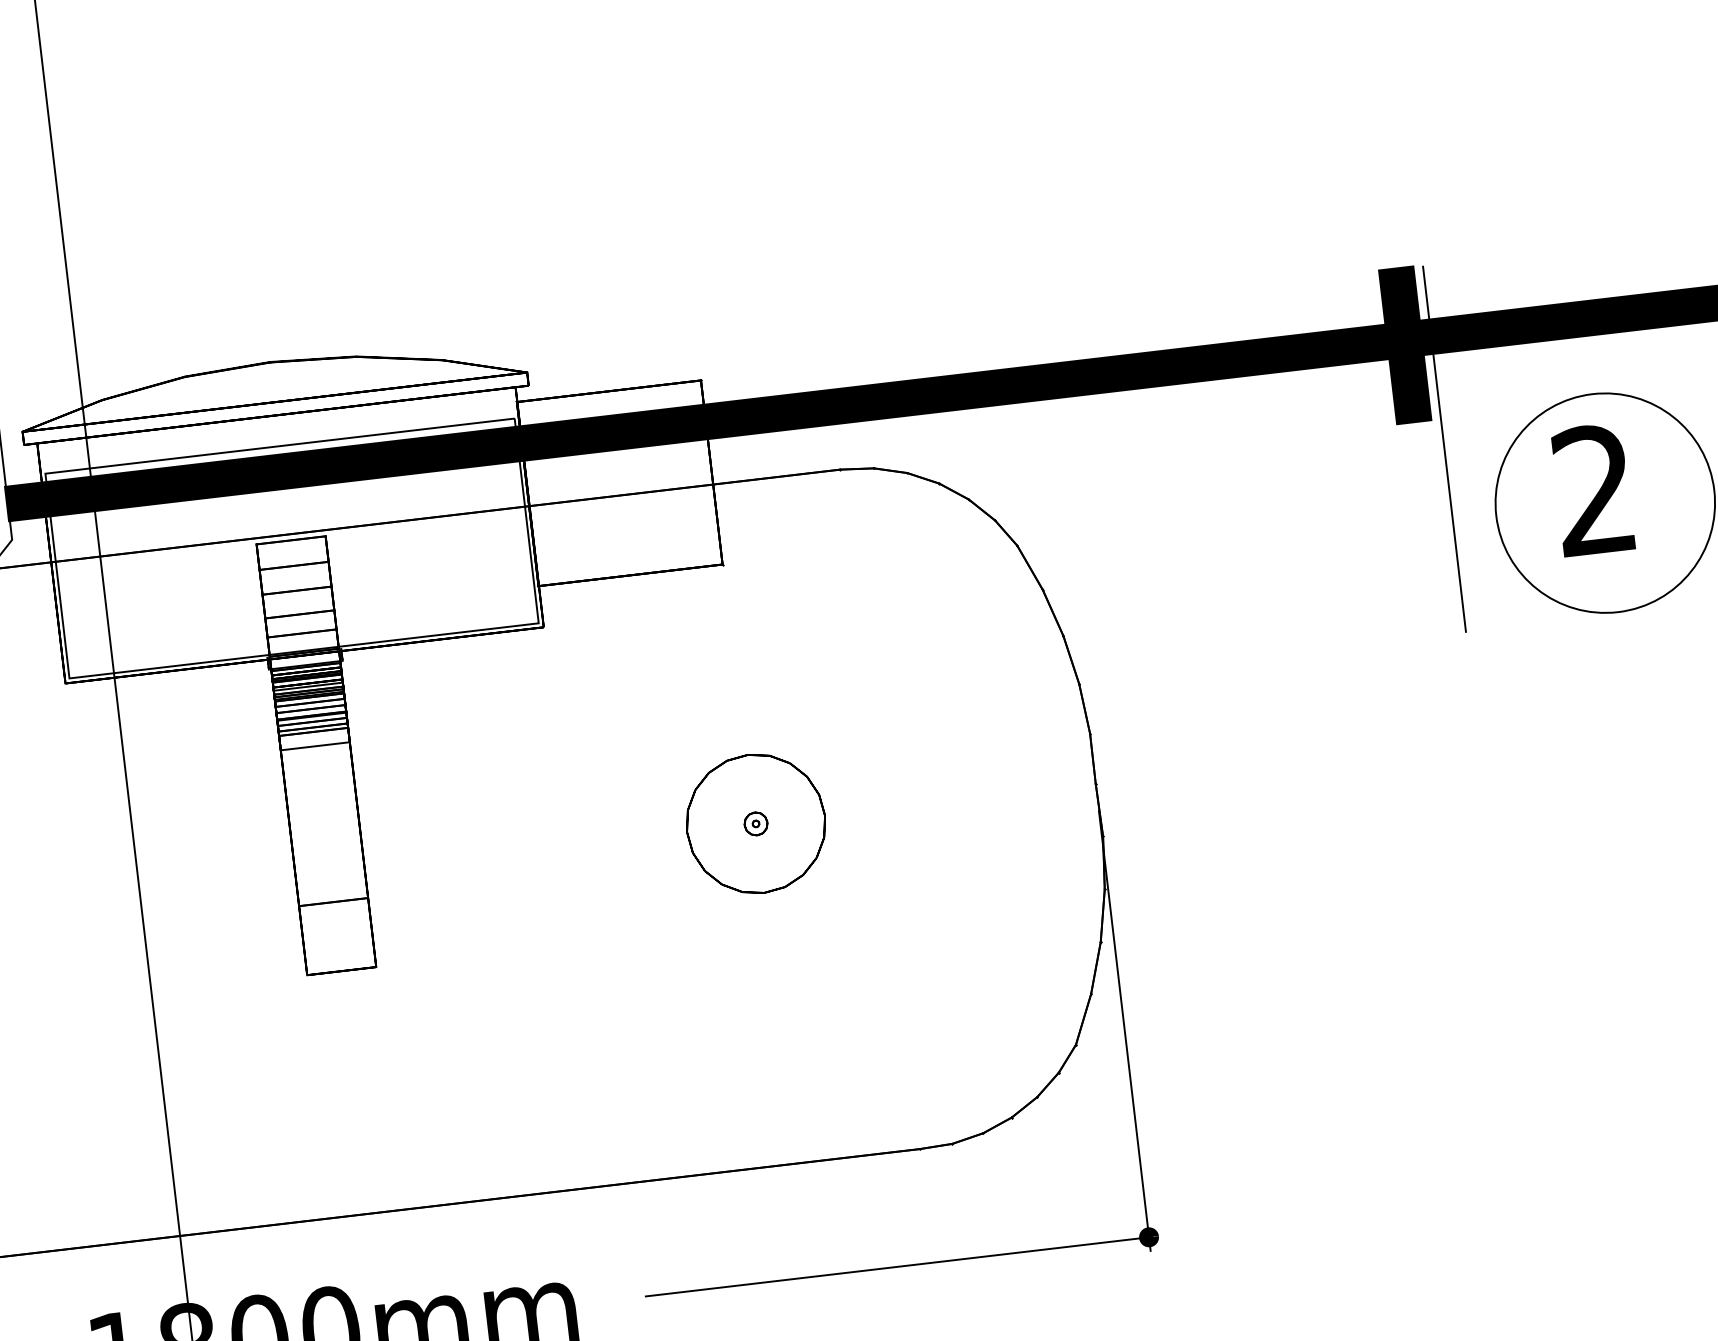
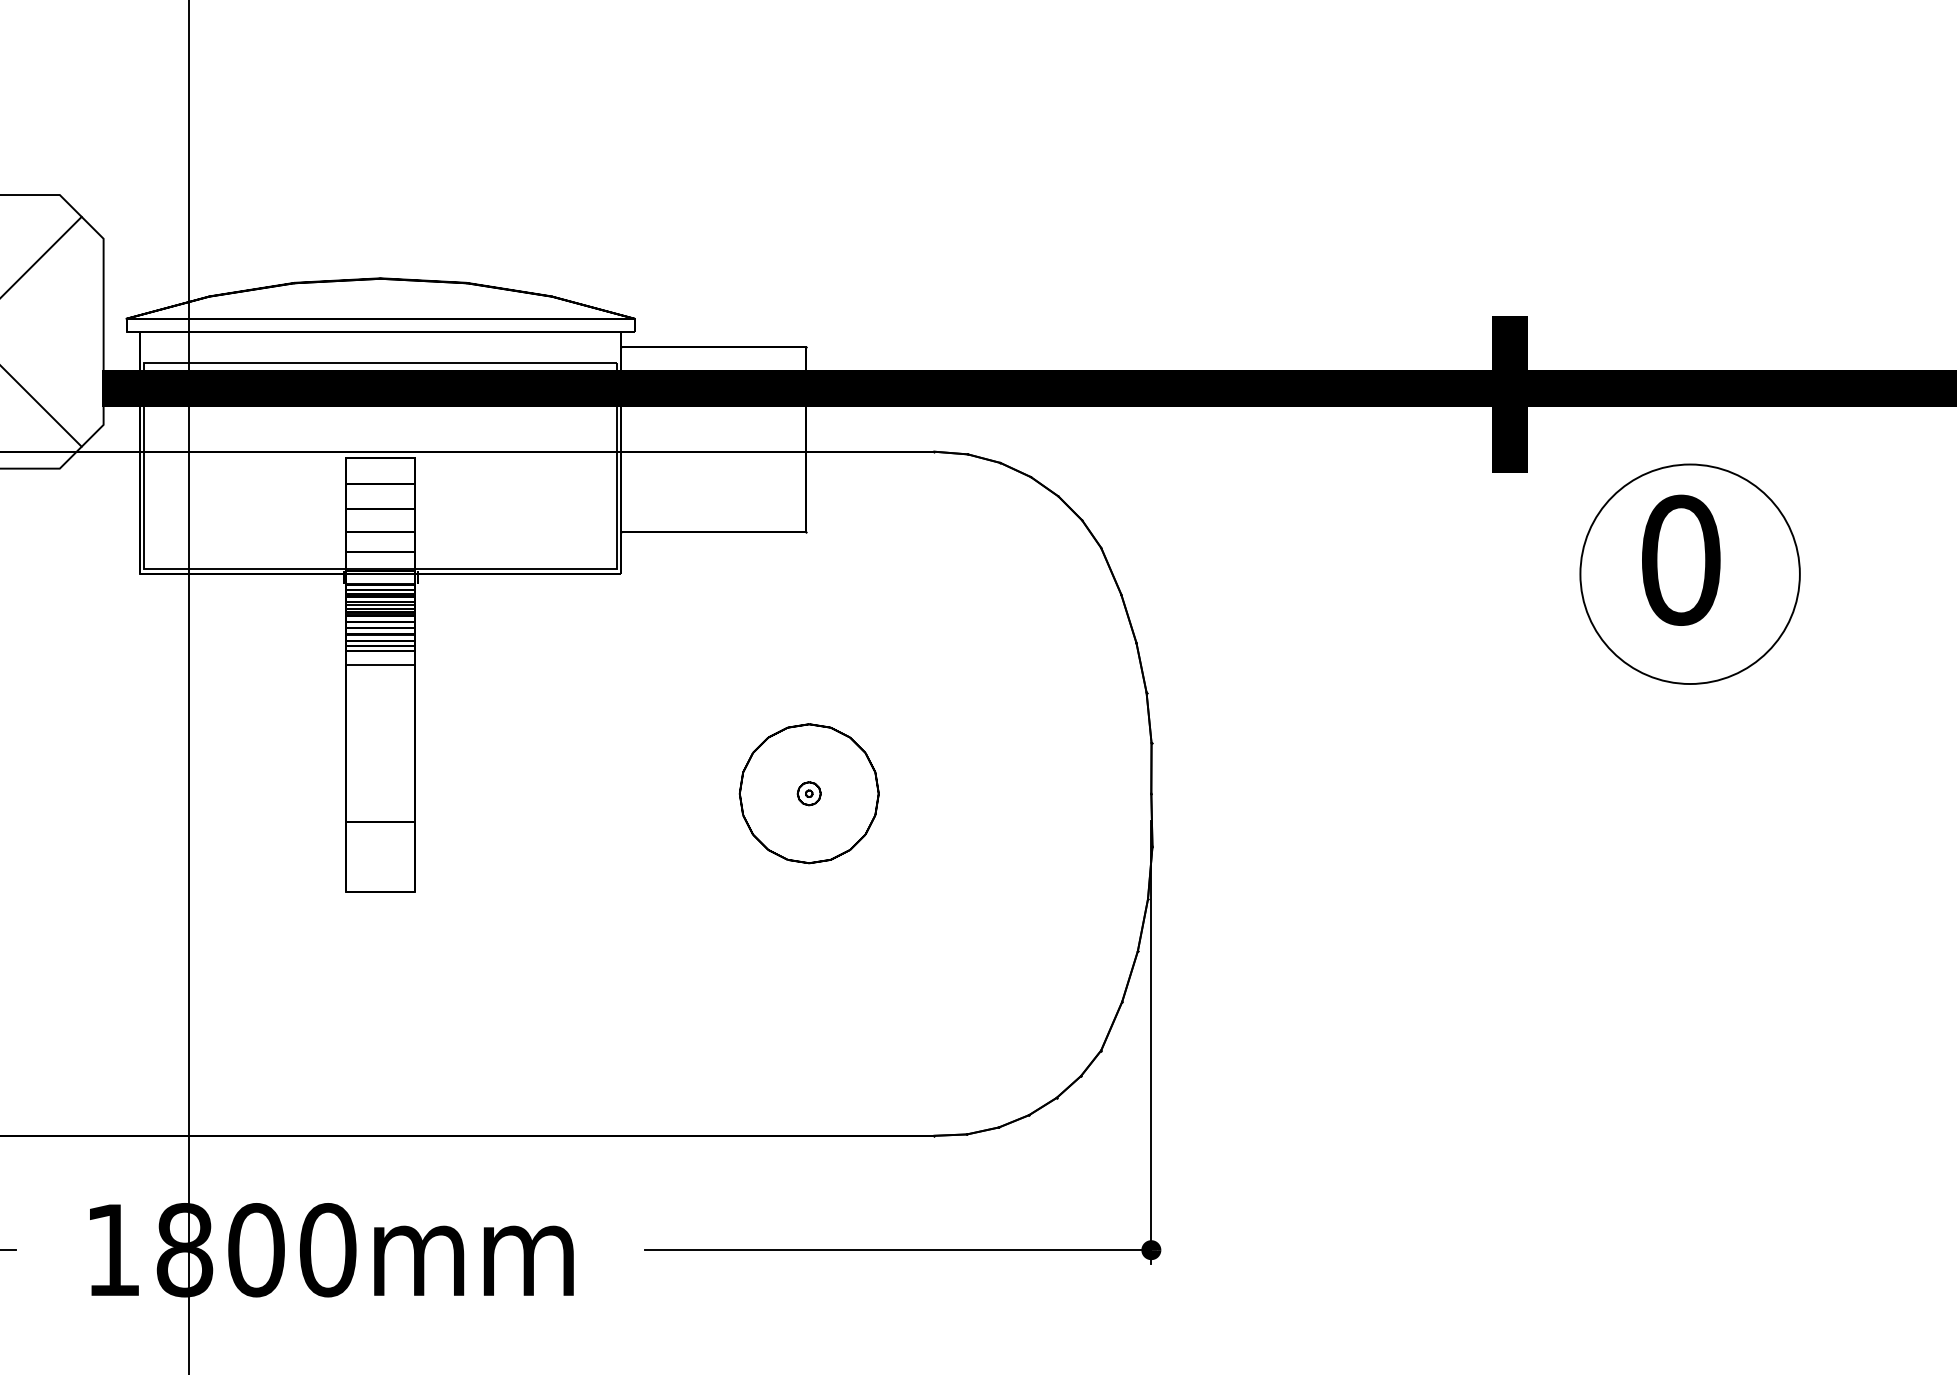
line: (1444, 448) -> (1536, 501), removed
text: (1594, 489) -> (1681, 559), 2 -> 0

